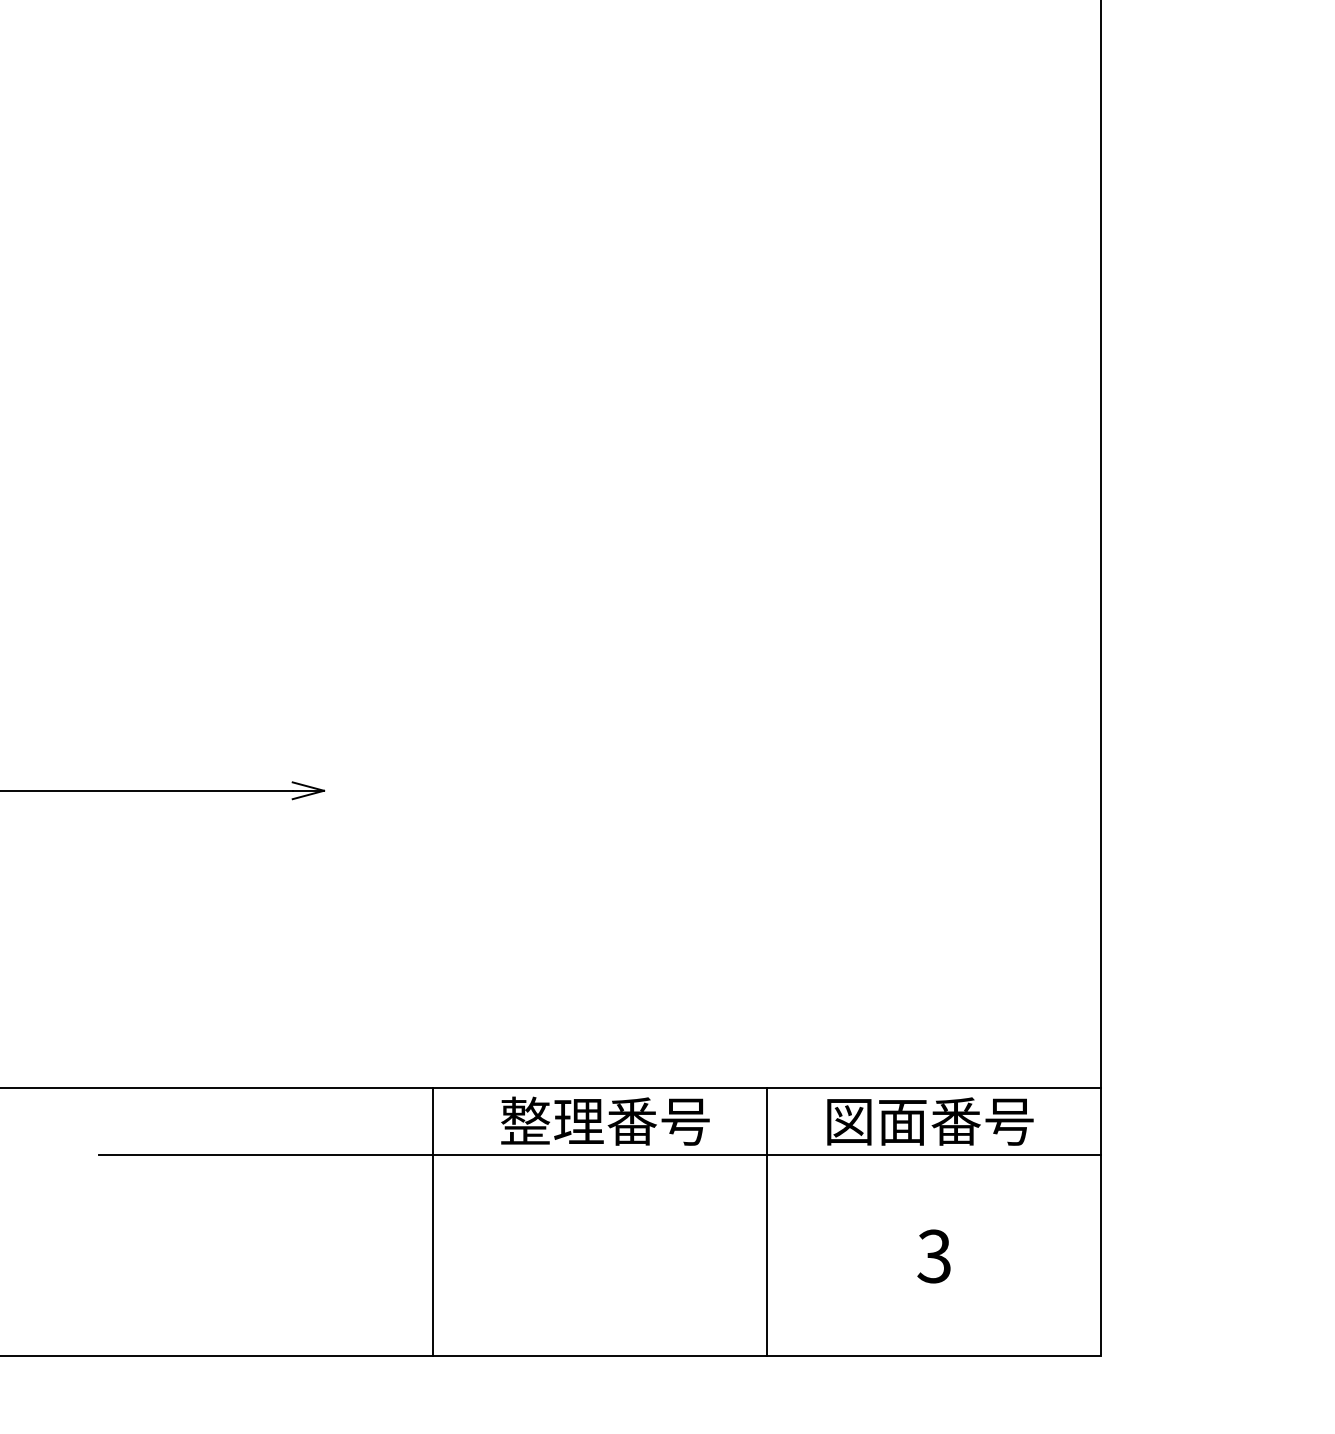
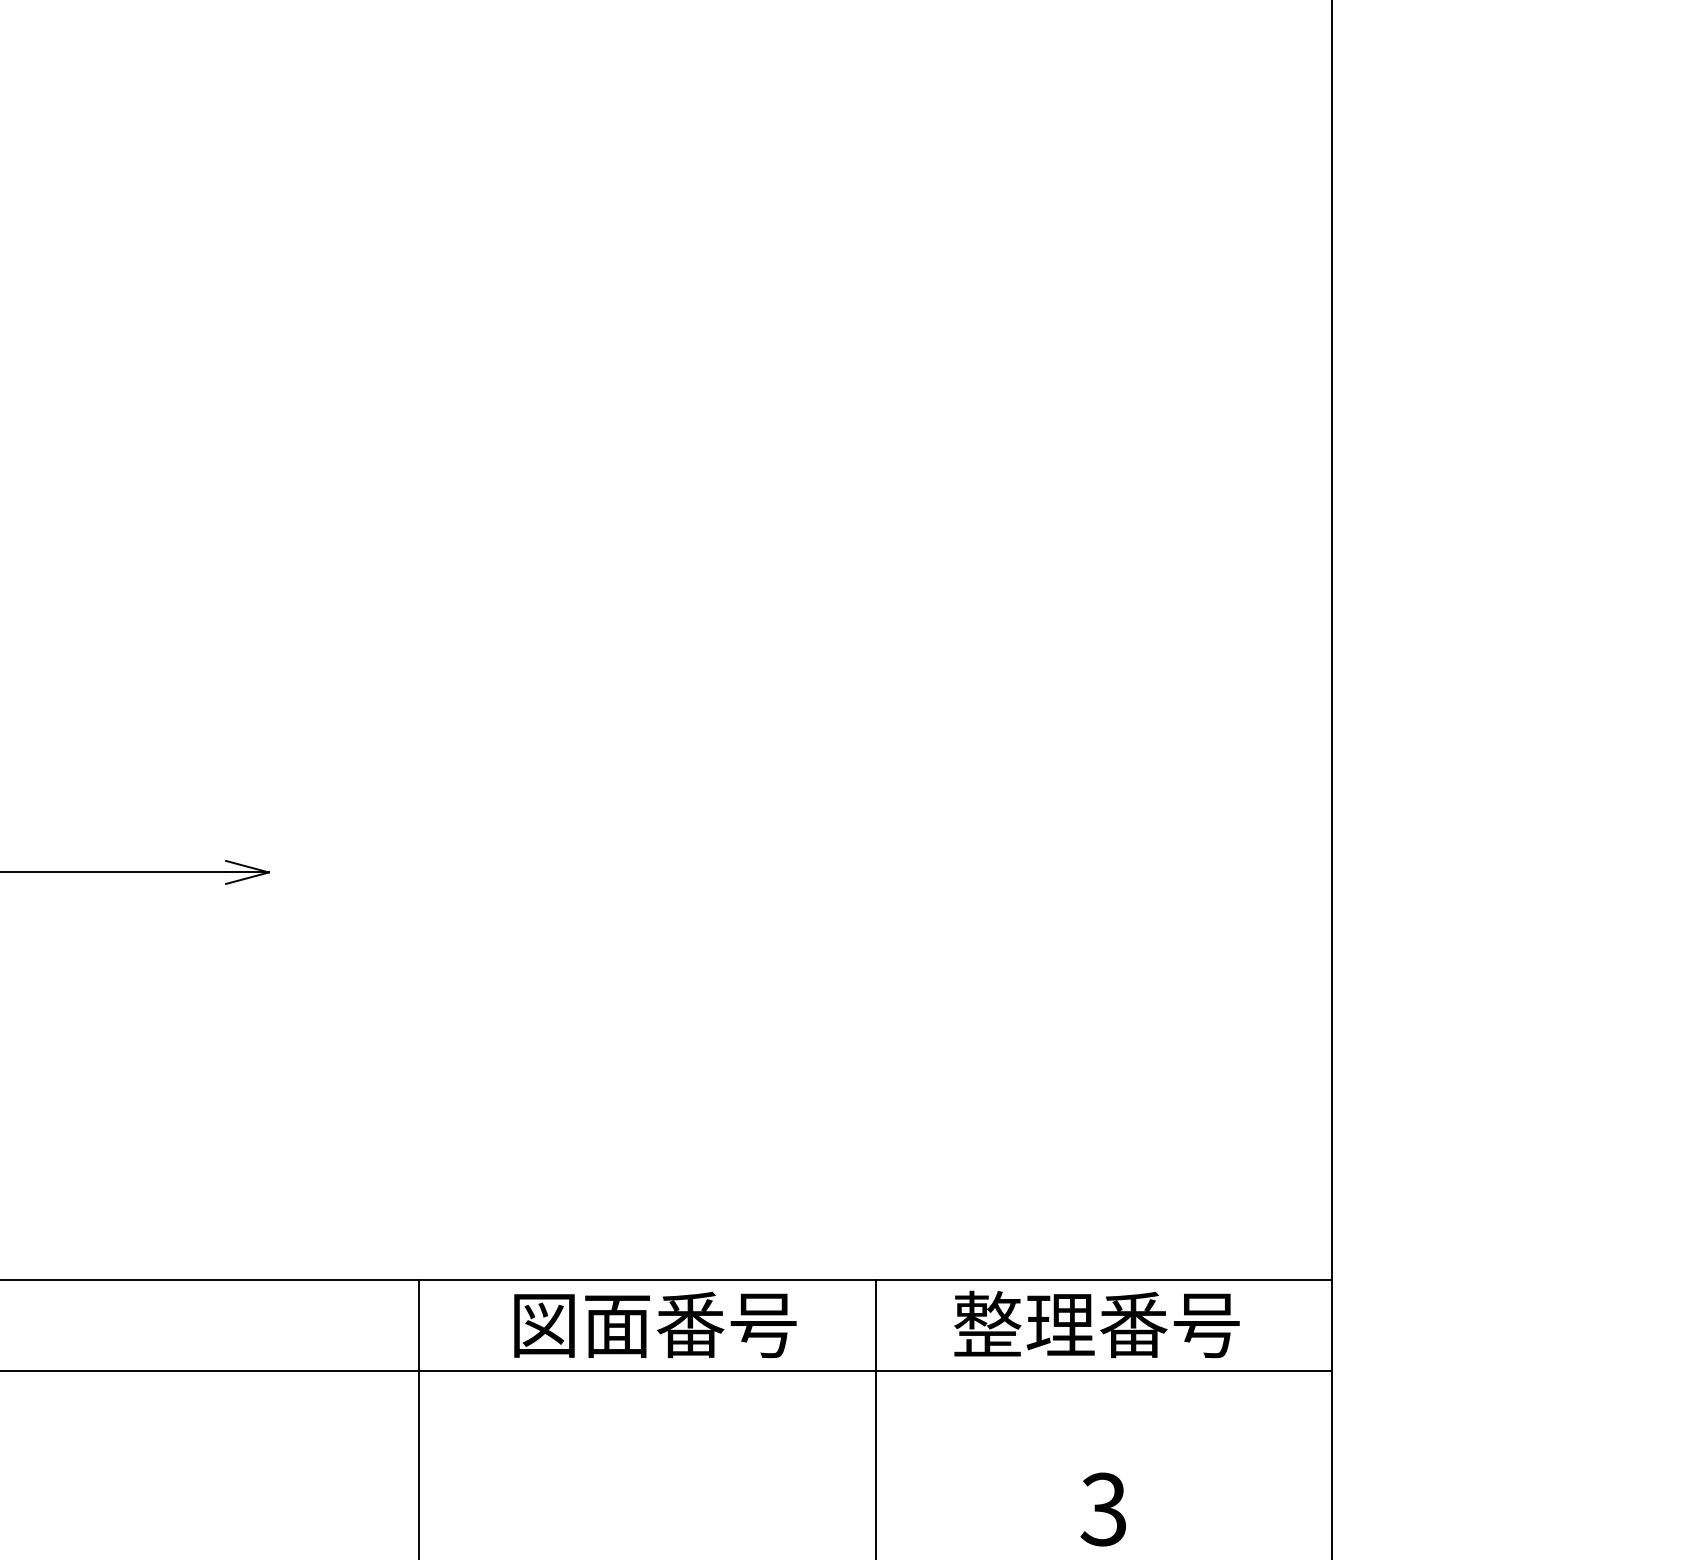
text: (552, 1120) -> (581, 1323), 整理番号 -> 図面番号
text: (876, 1120) -> (1024, 1323), 図面番号 -> 整理番号

